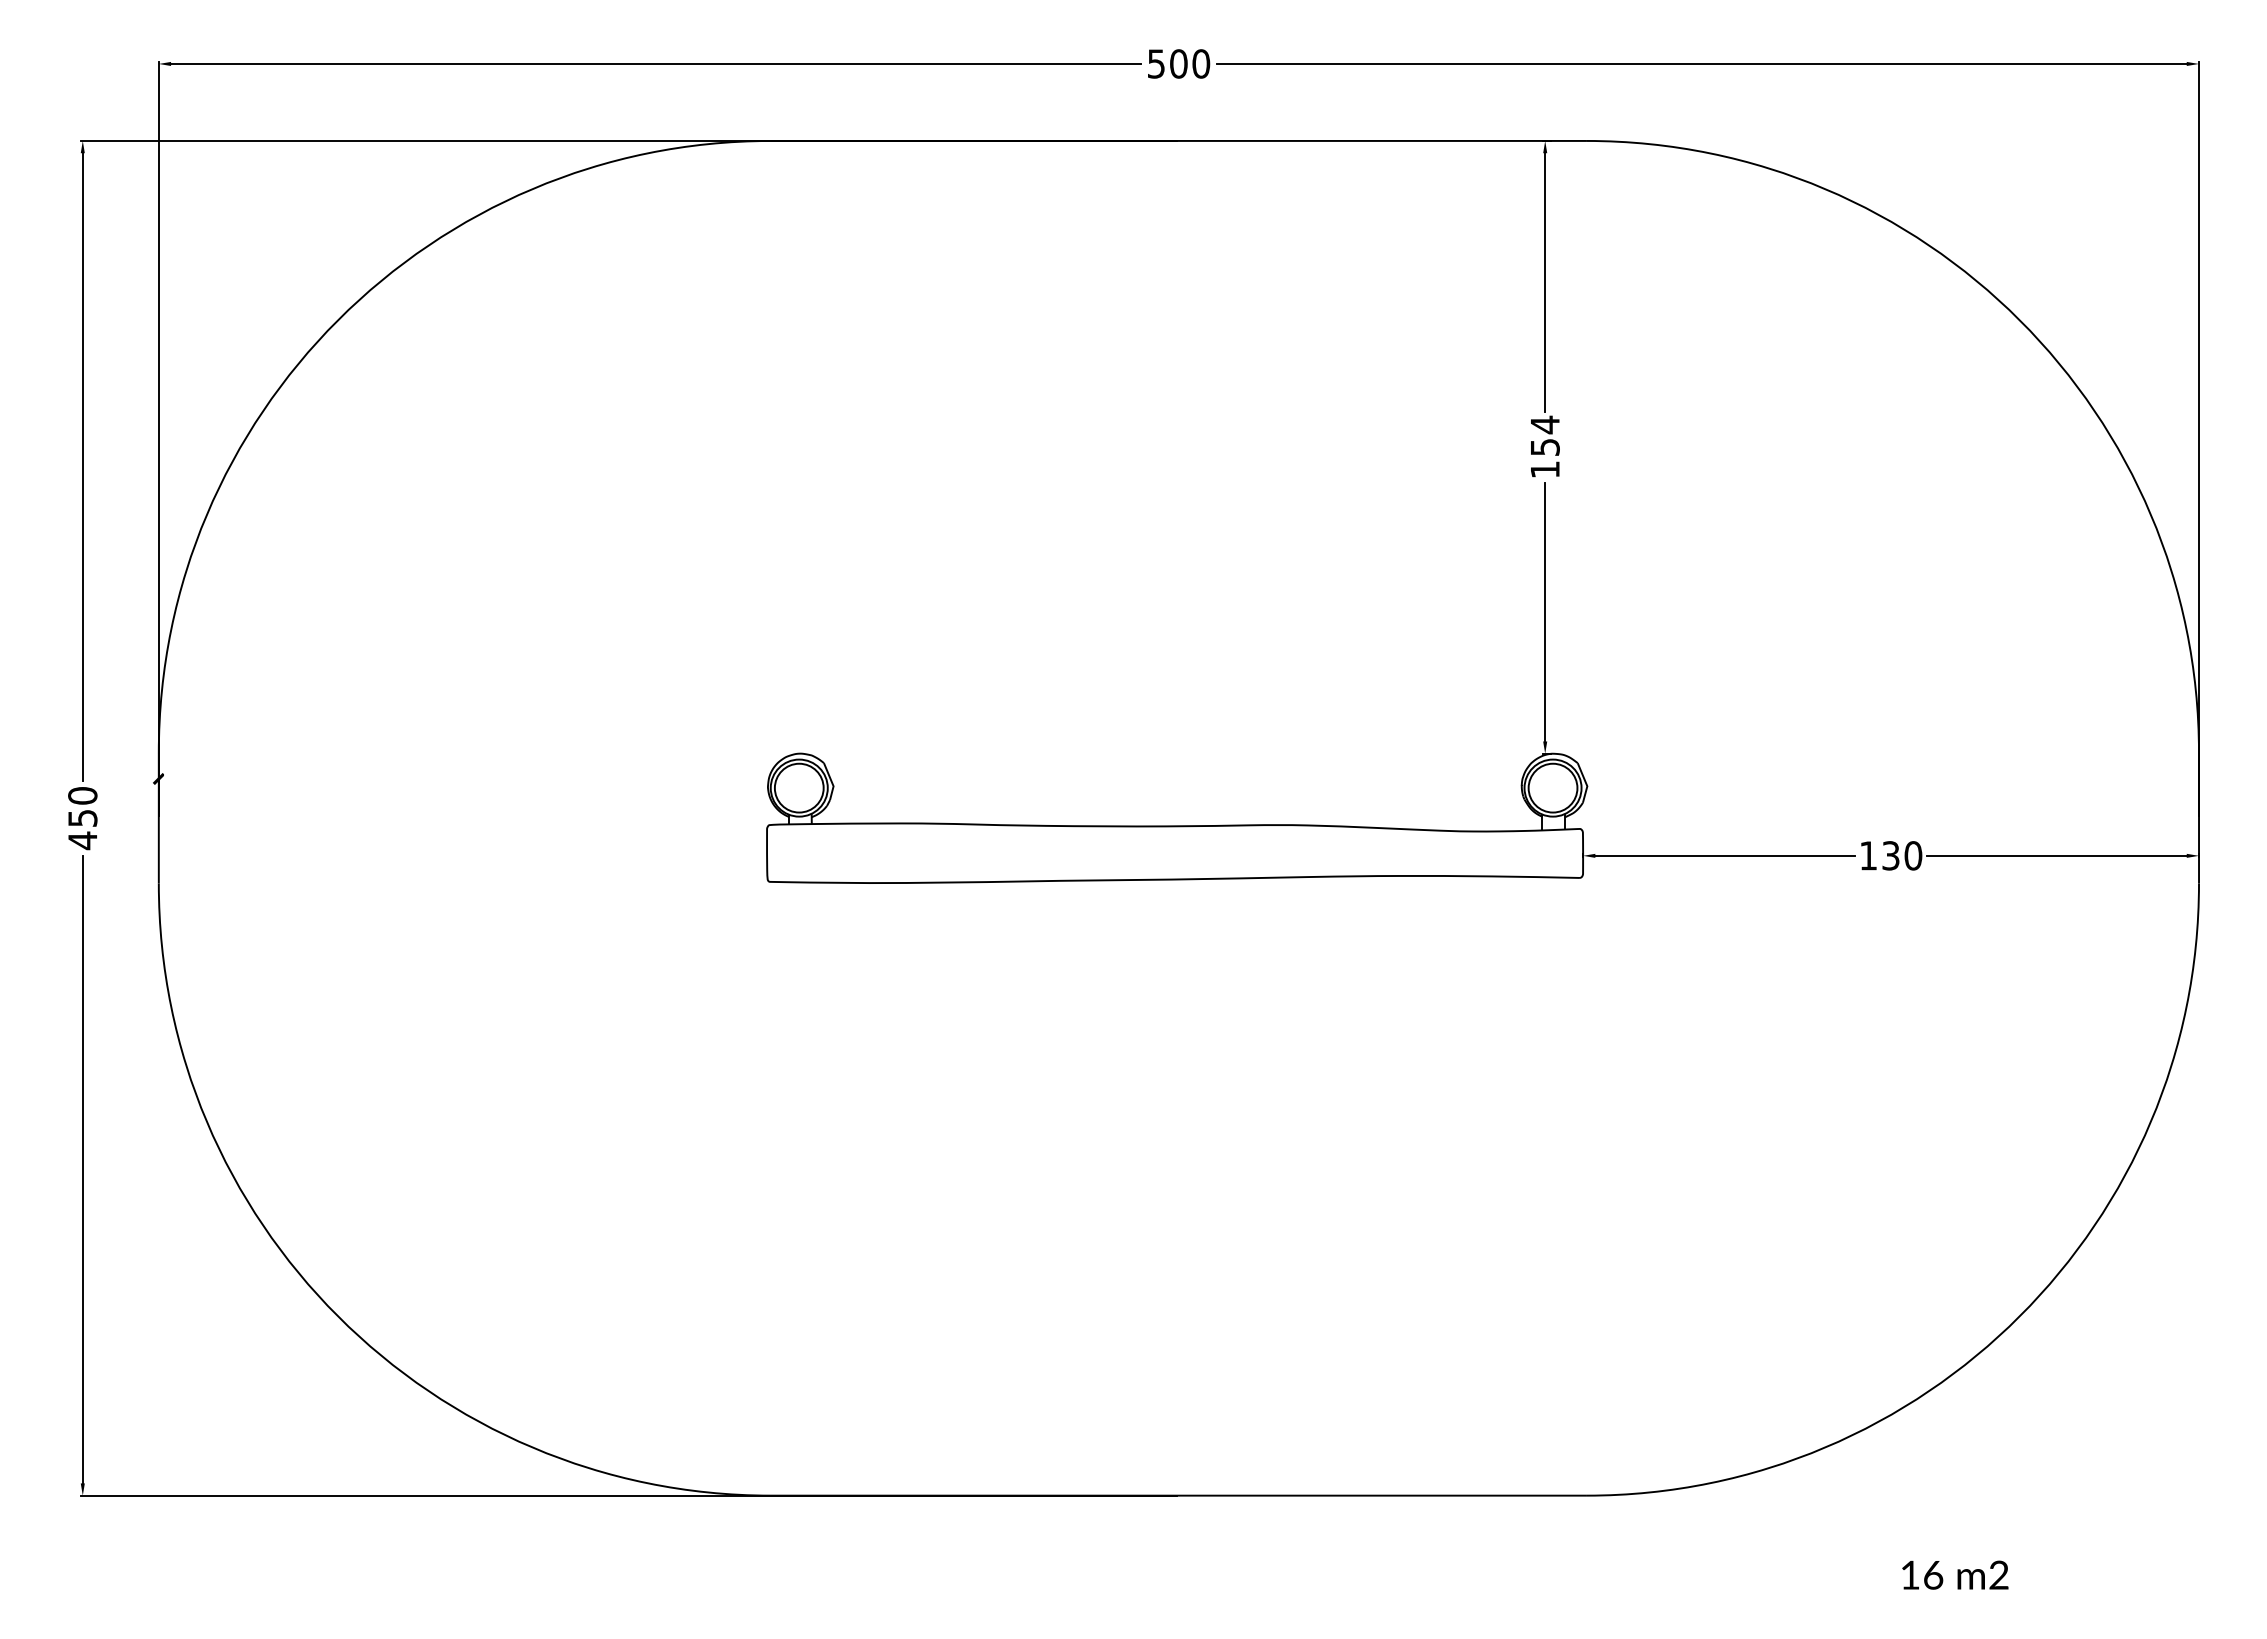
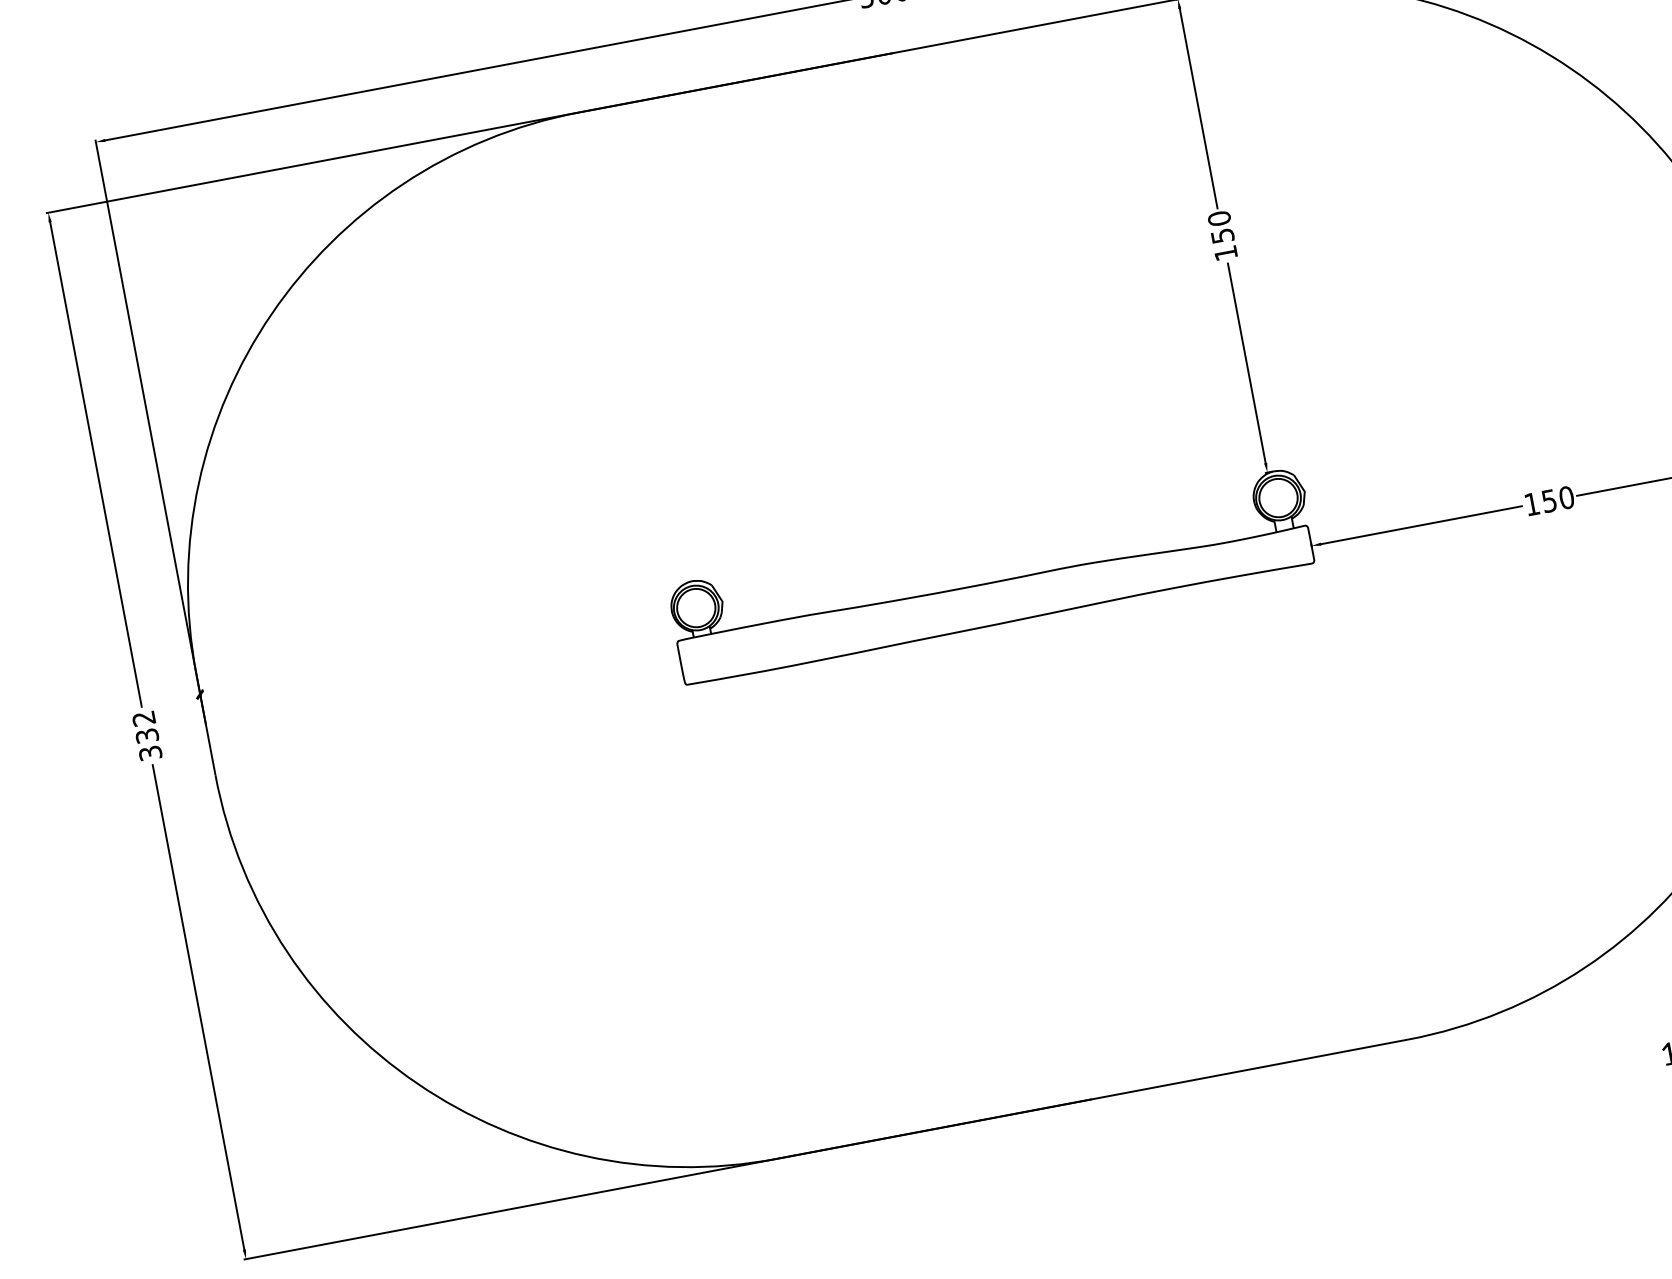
text: (1544, 424) -> (1218, 218), 154 -> 150
text: (82, 818) -> (147, 736), 450 -> 332
text: (1891, 855) -> (1549, 500), 130 -> 150

